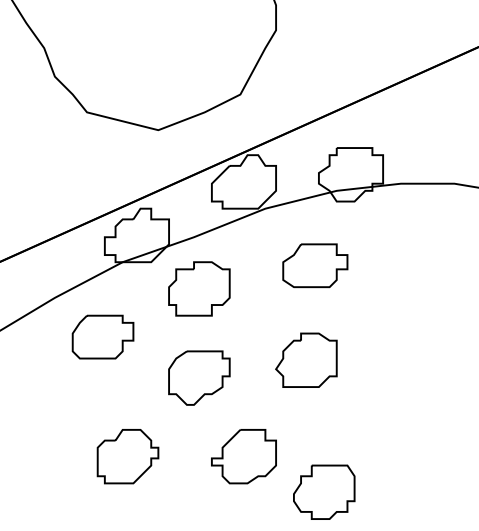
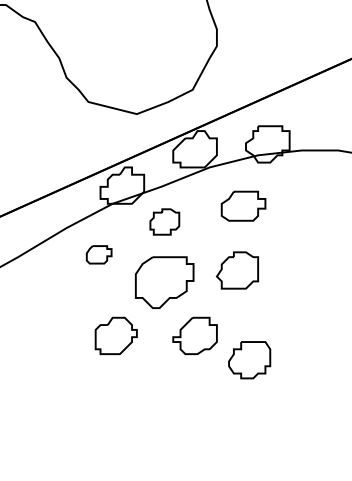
part: (198, 288) -> (164, 221), size x0.7
part: (101, 336) -> (98, 254), size x0.6
part: (198, 377) -> (164, 282), size x1.4

